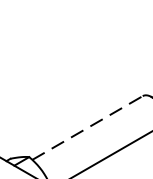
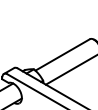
line: (89, 127) -> (63, 54), dashed -> solid

